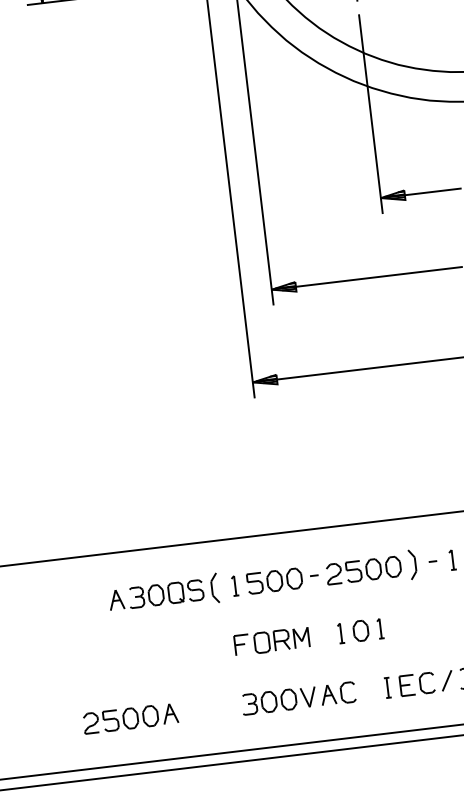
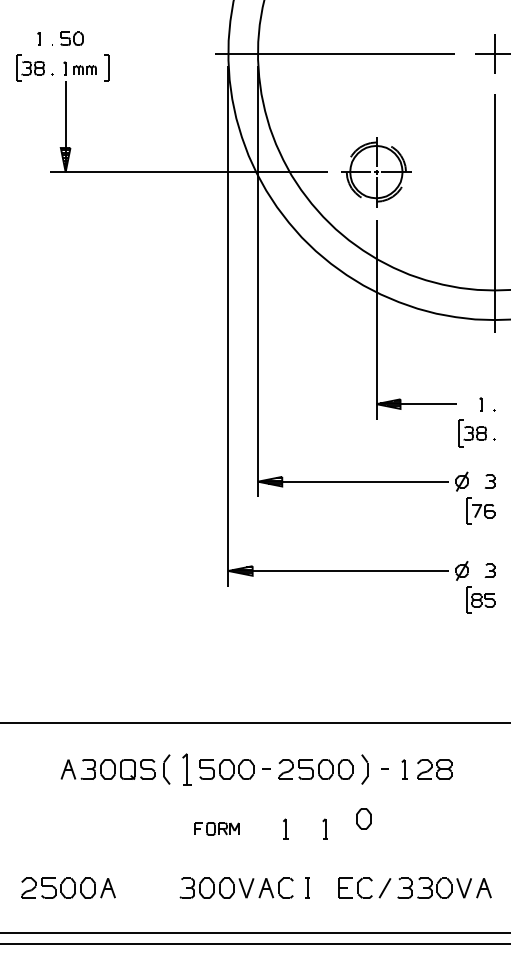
part: (234, 585) -> (186, 769), size x1.6
part: (360, 630) -> (363, 818), moved
part: (271, 641) -> (216, 828), size x0.6
part: (387, 687) -> (307, 887), moved

